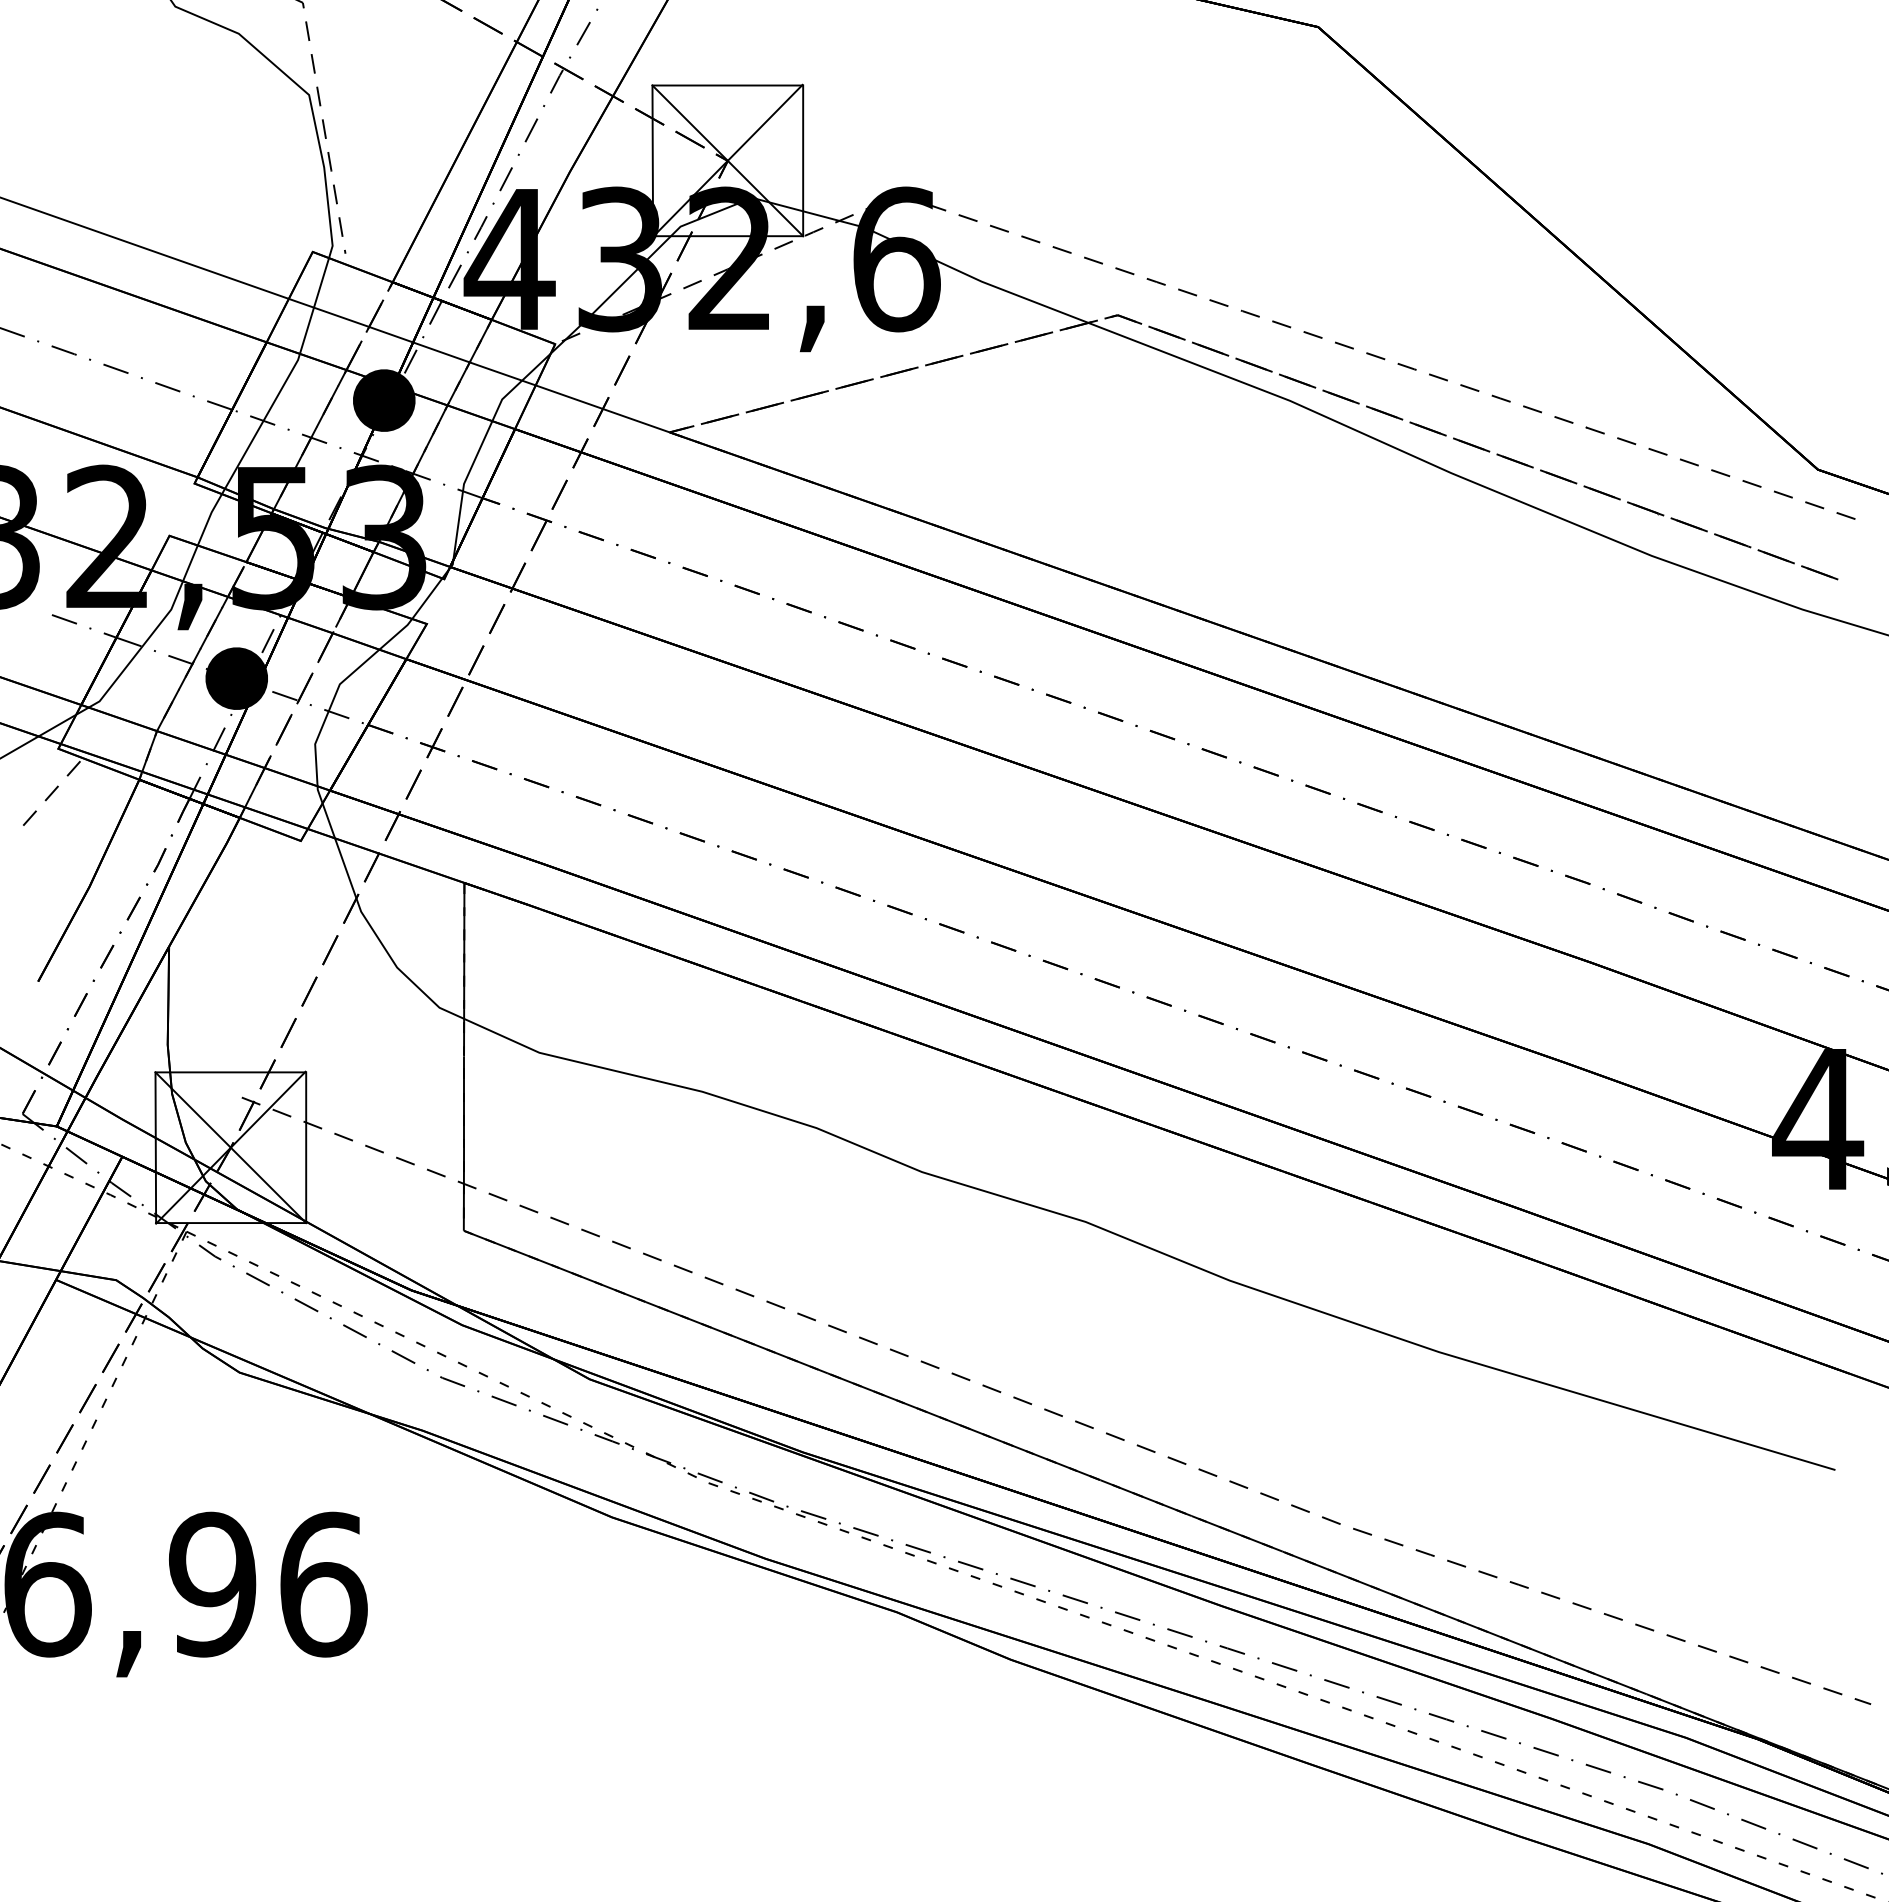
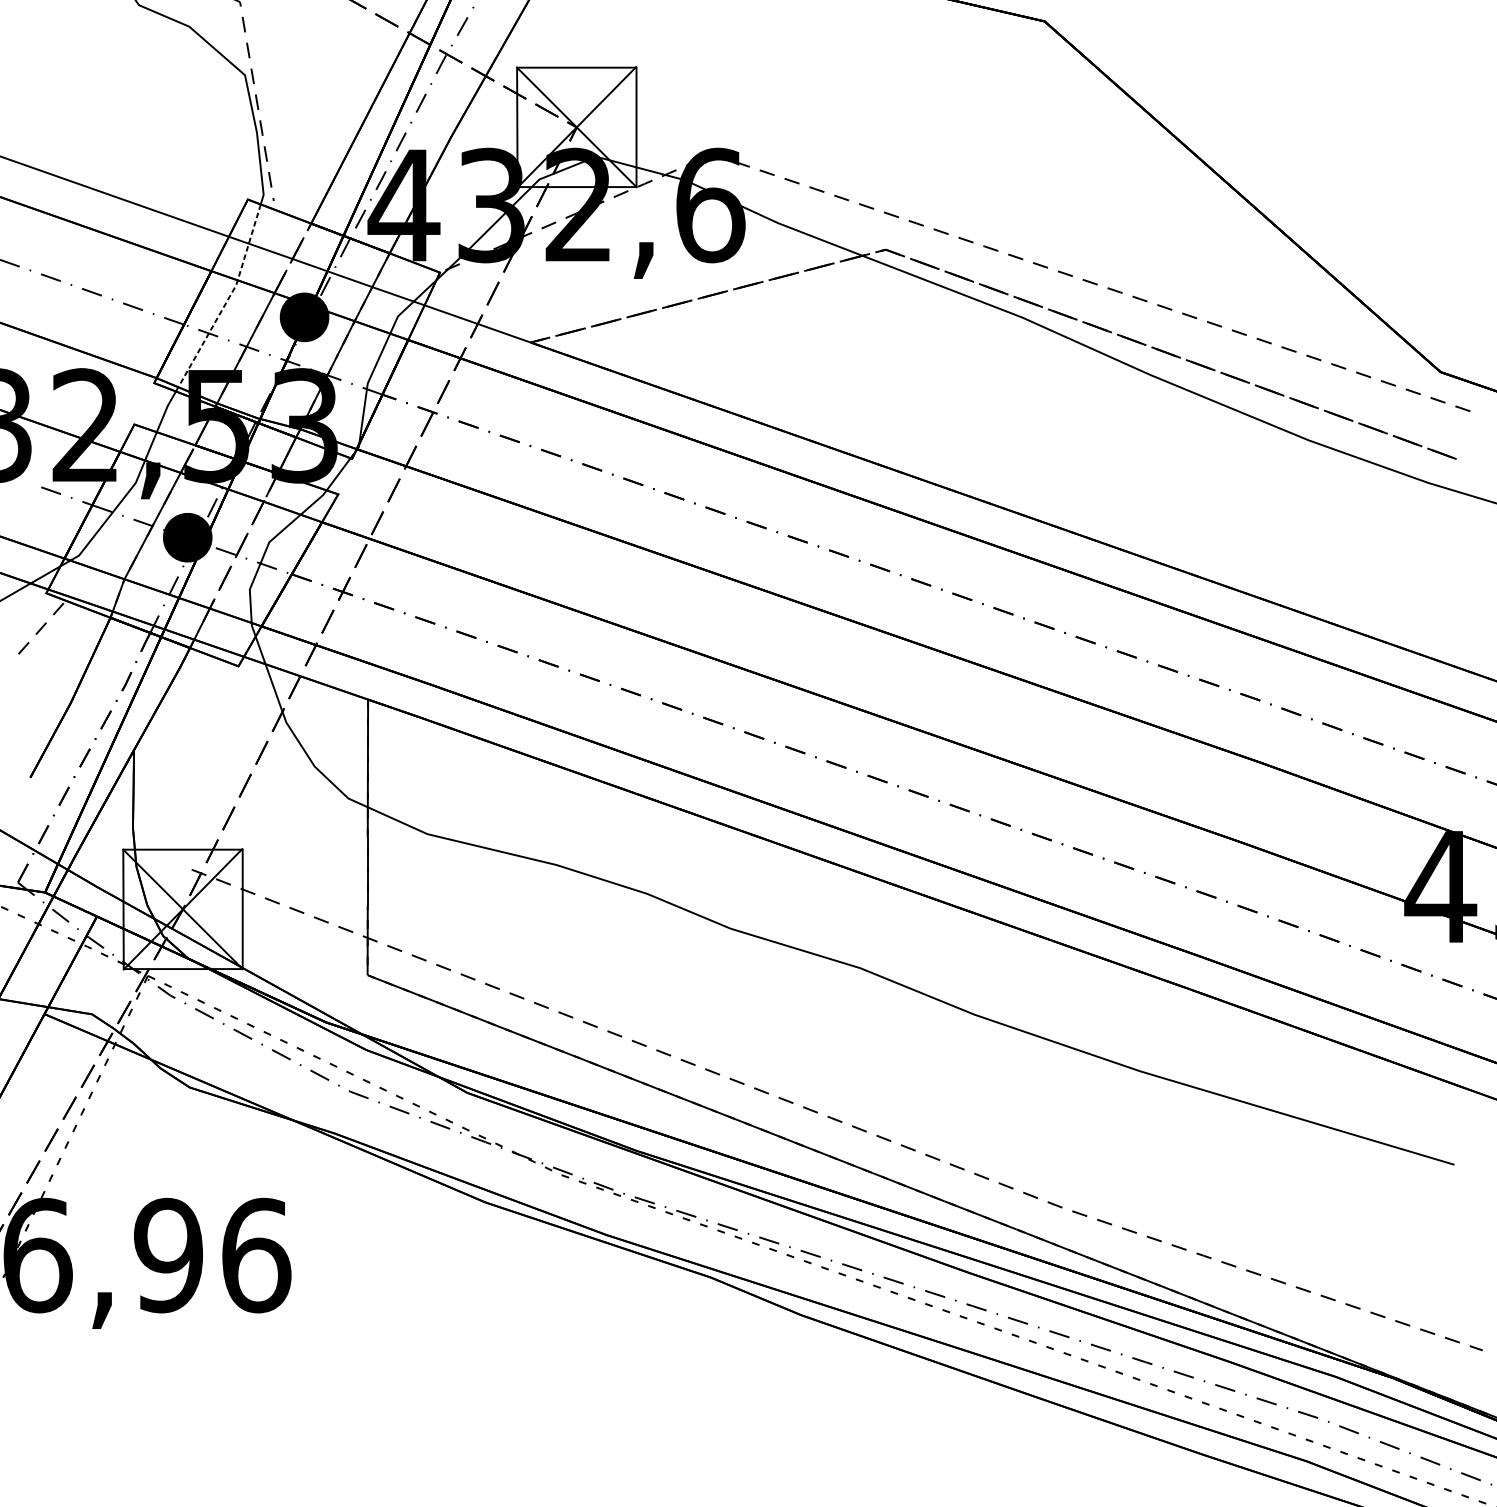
line: (286, 380) -> (227, 301), solid -> dashed

